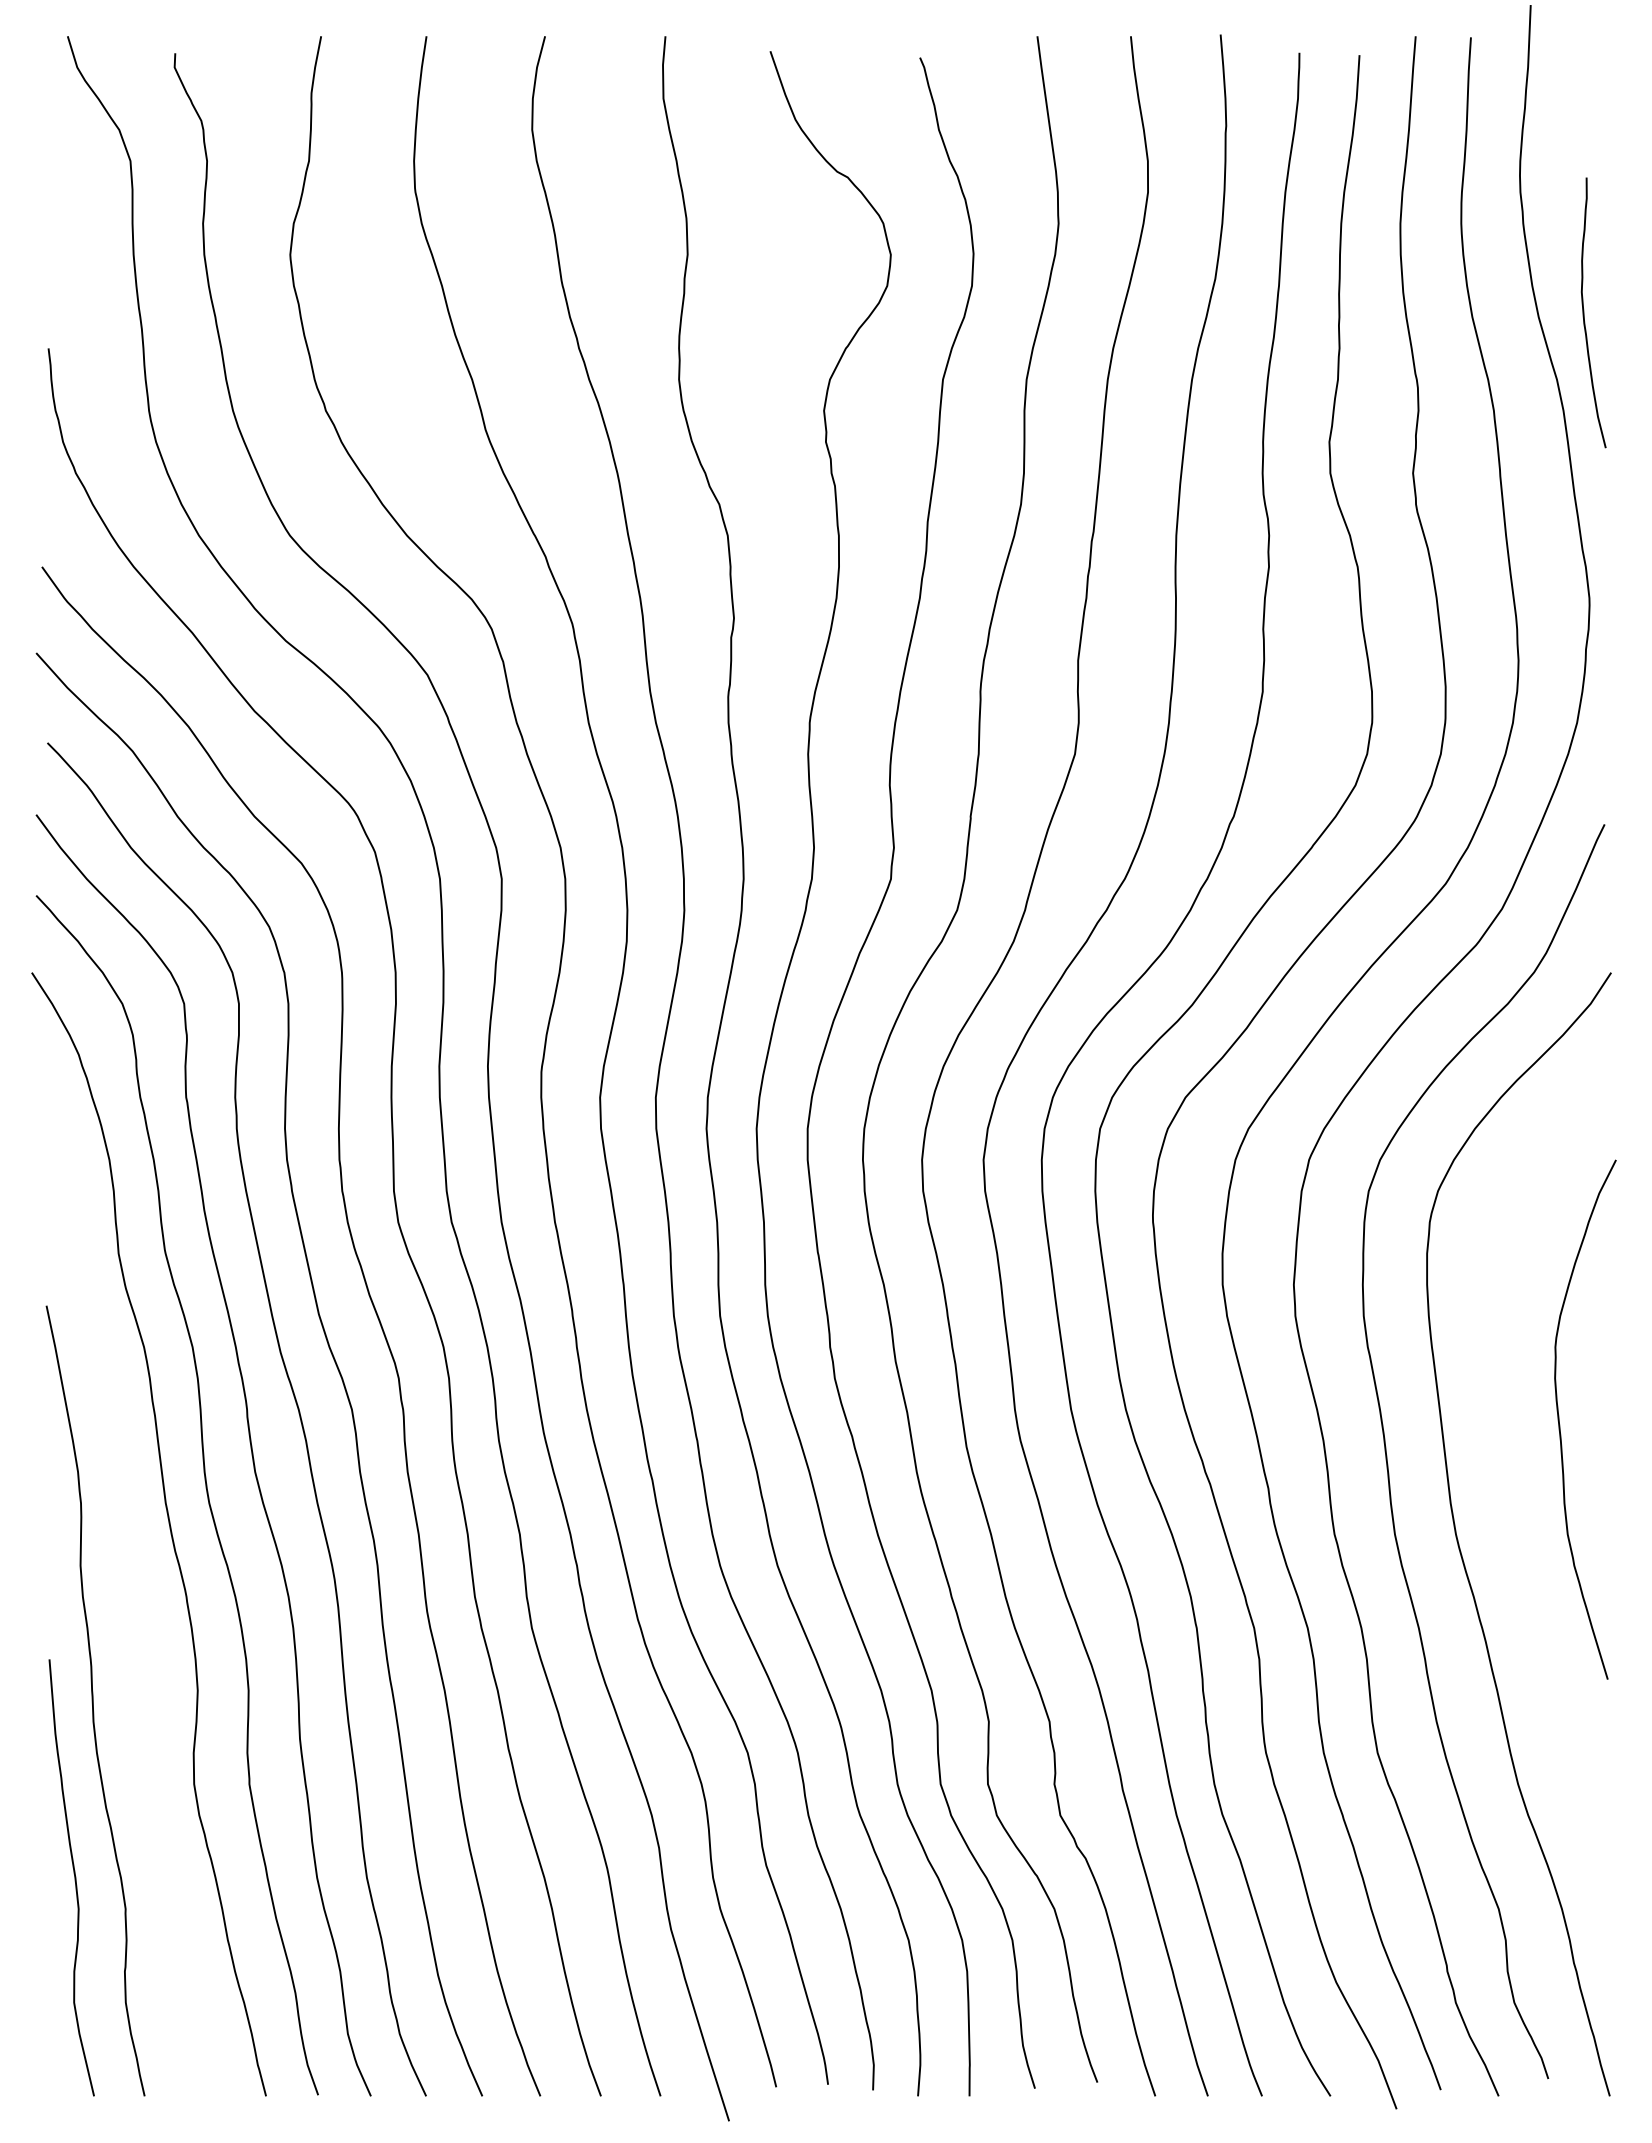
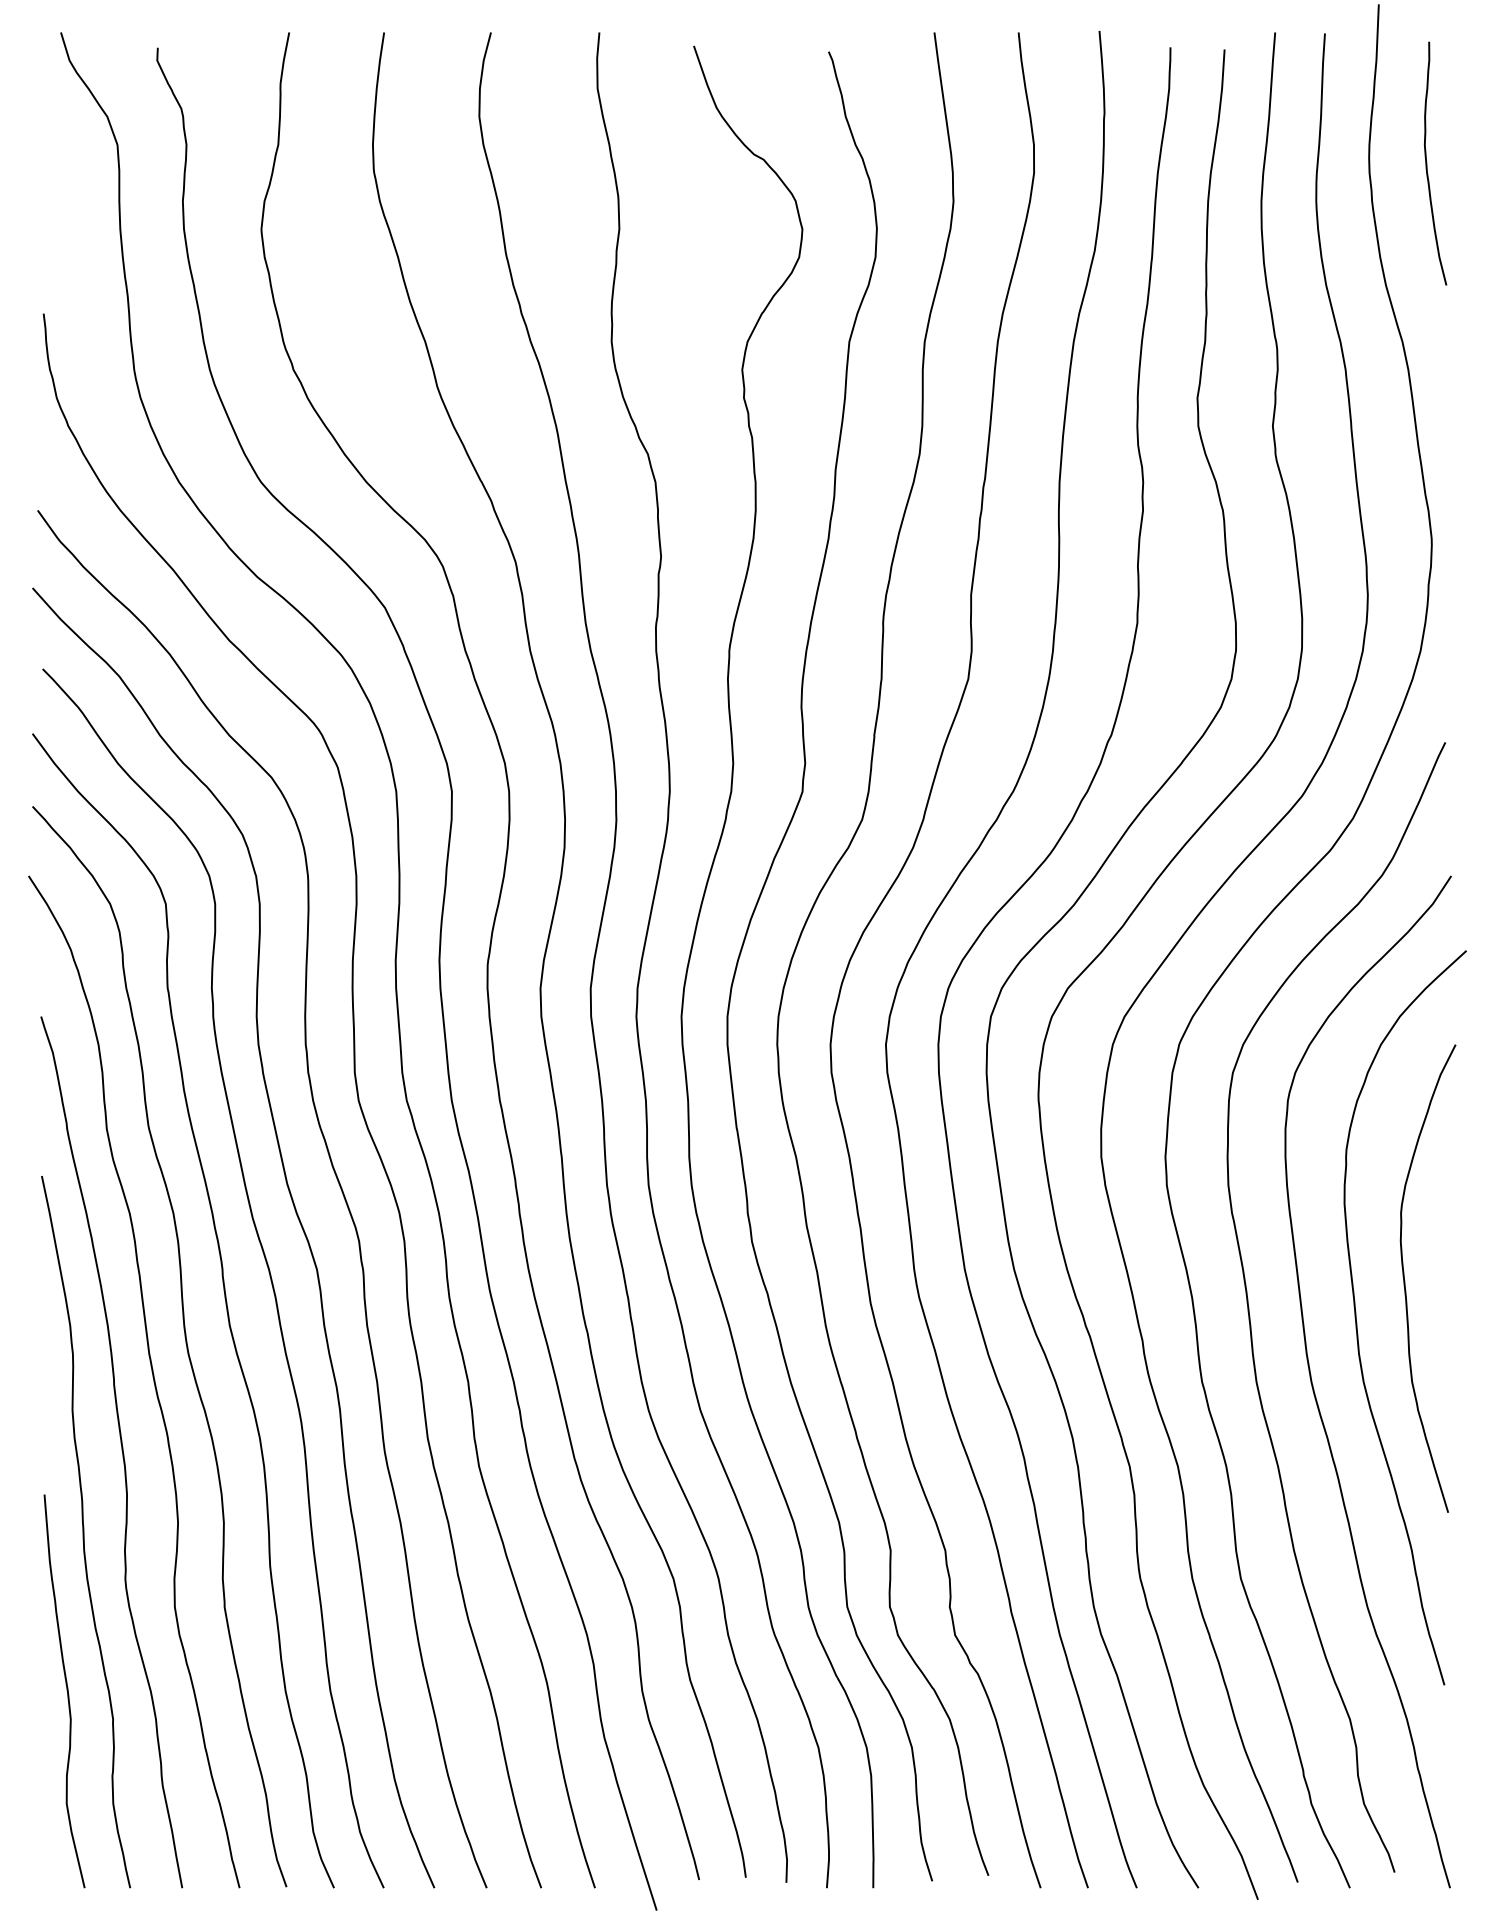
curve: (1584, 312) -> (1427, 163), moved
curve: (1506, 1463) -> (1356, 1318), added
curve: (135, 1612) -> (121, 1452), added

